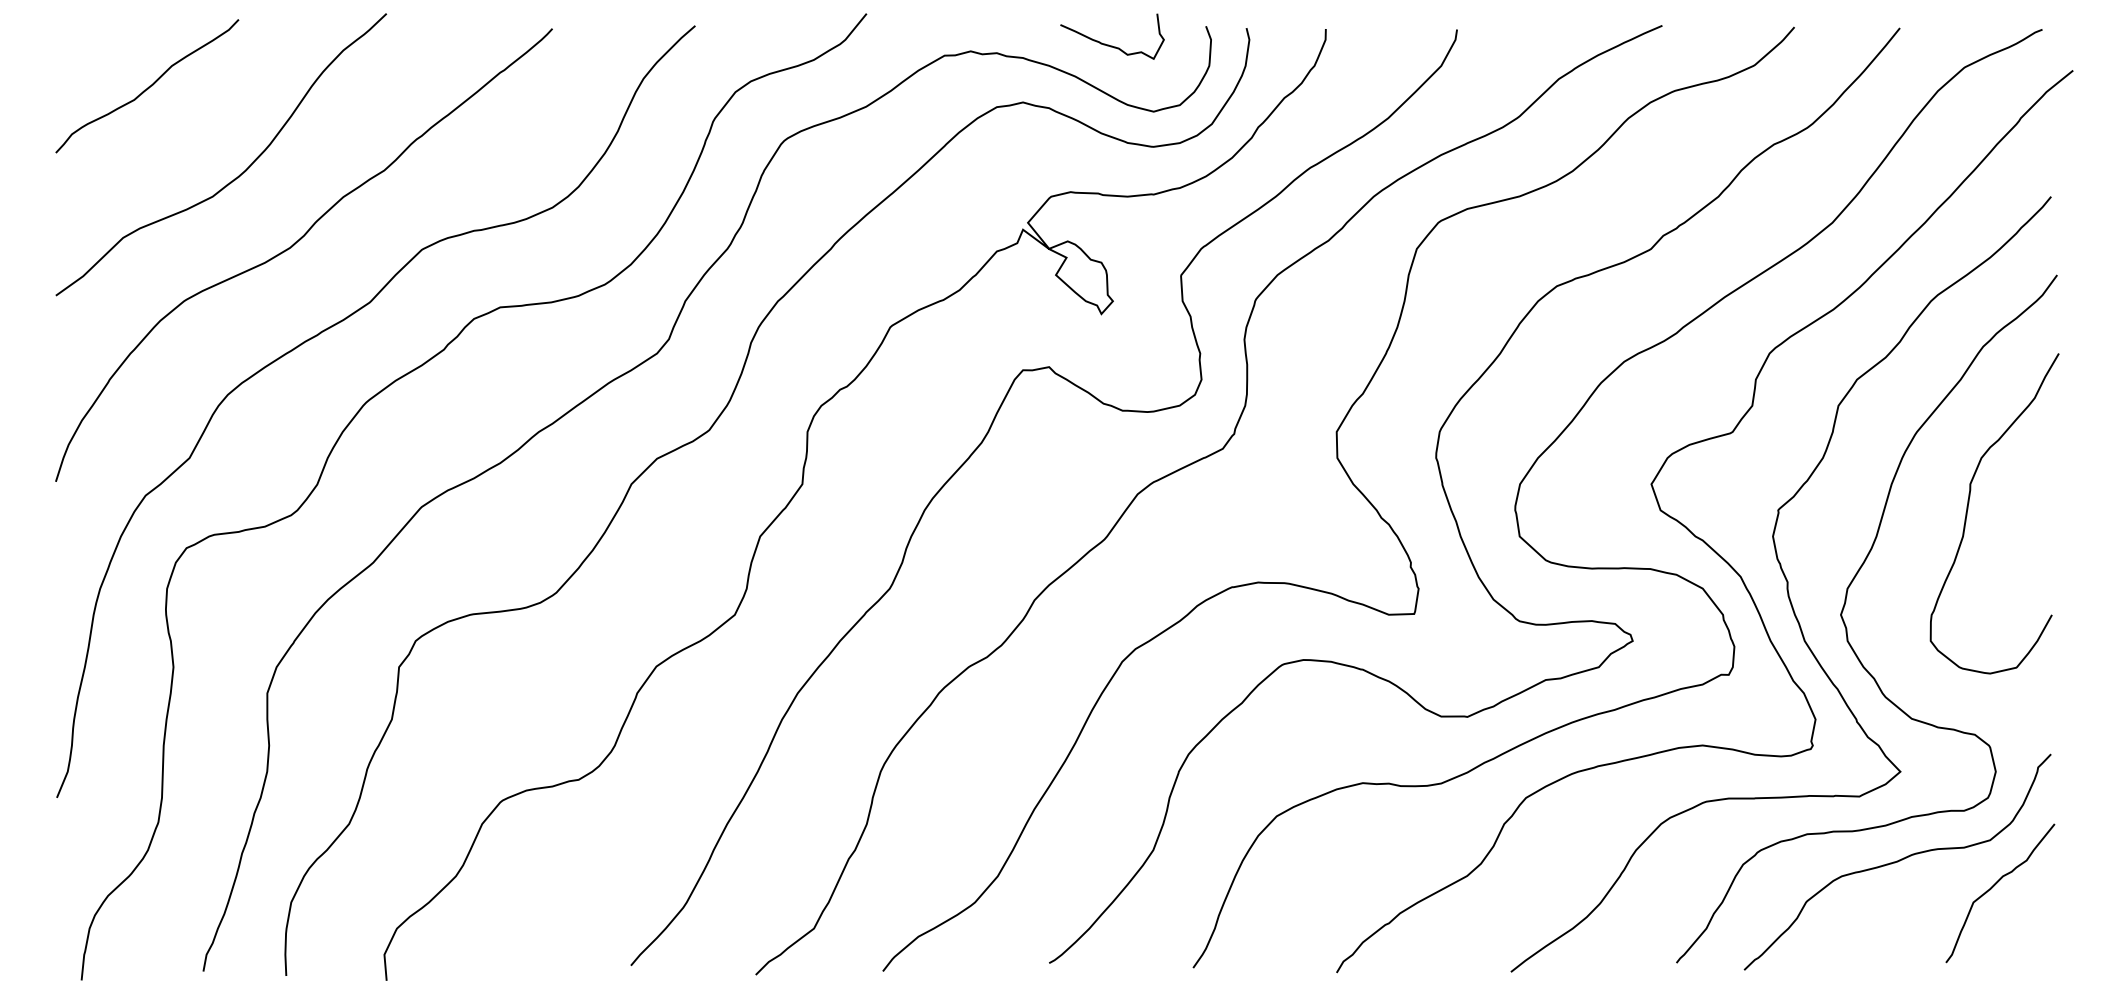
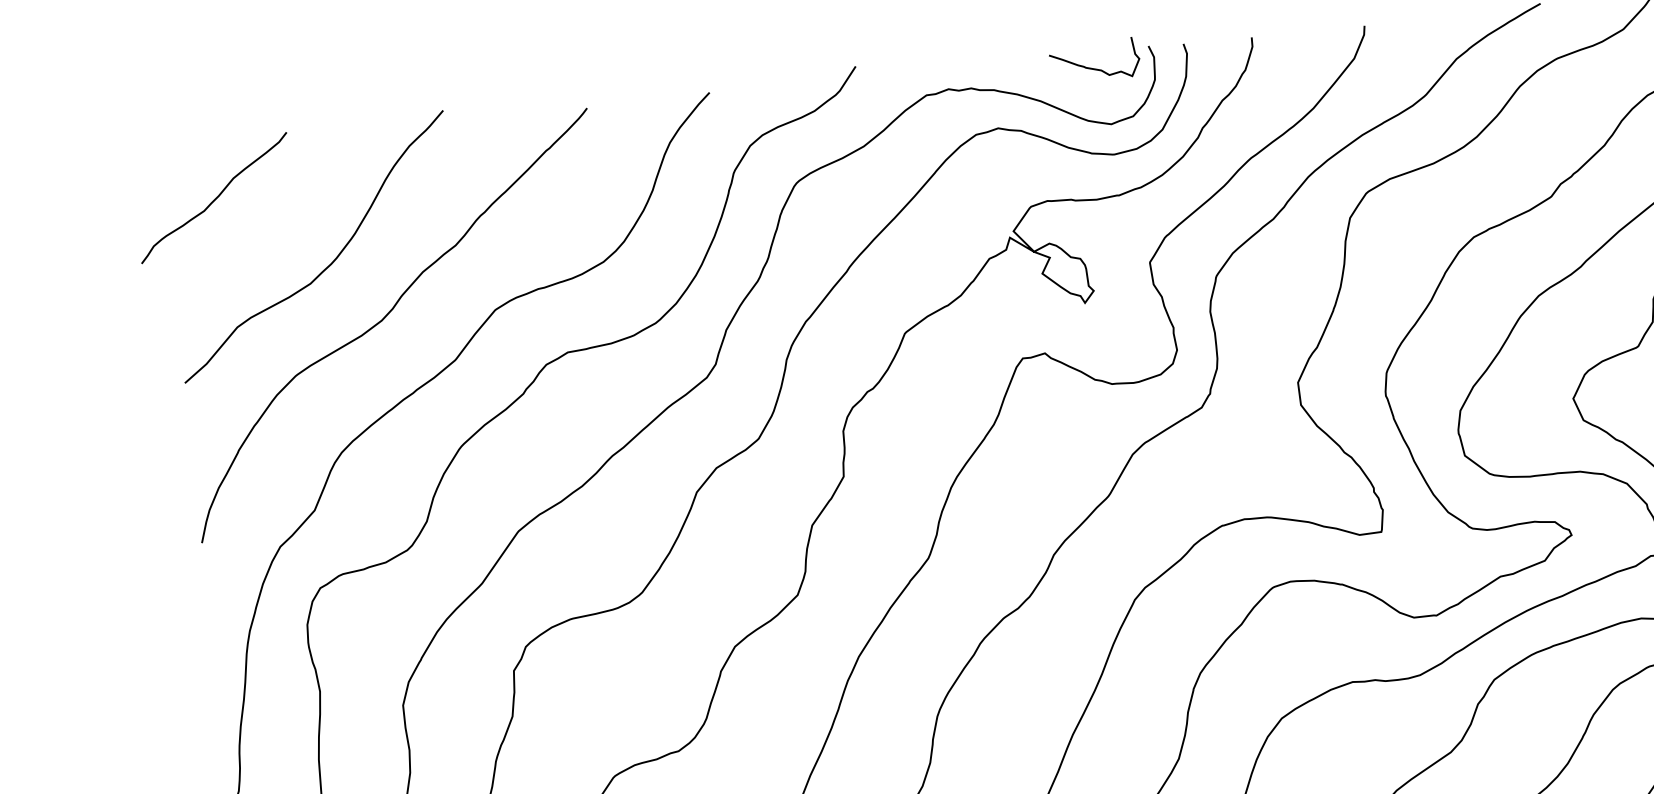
curve: (1108, 44) -> (1092, 67), moved
curve: (148, 86) -> (215, 198), moved

